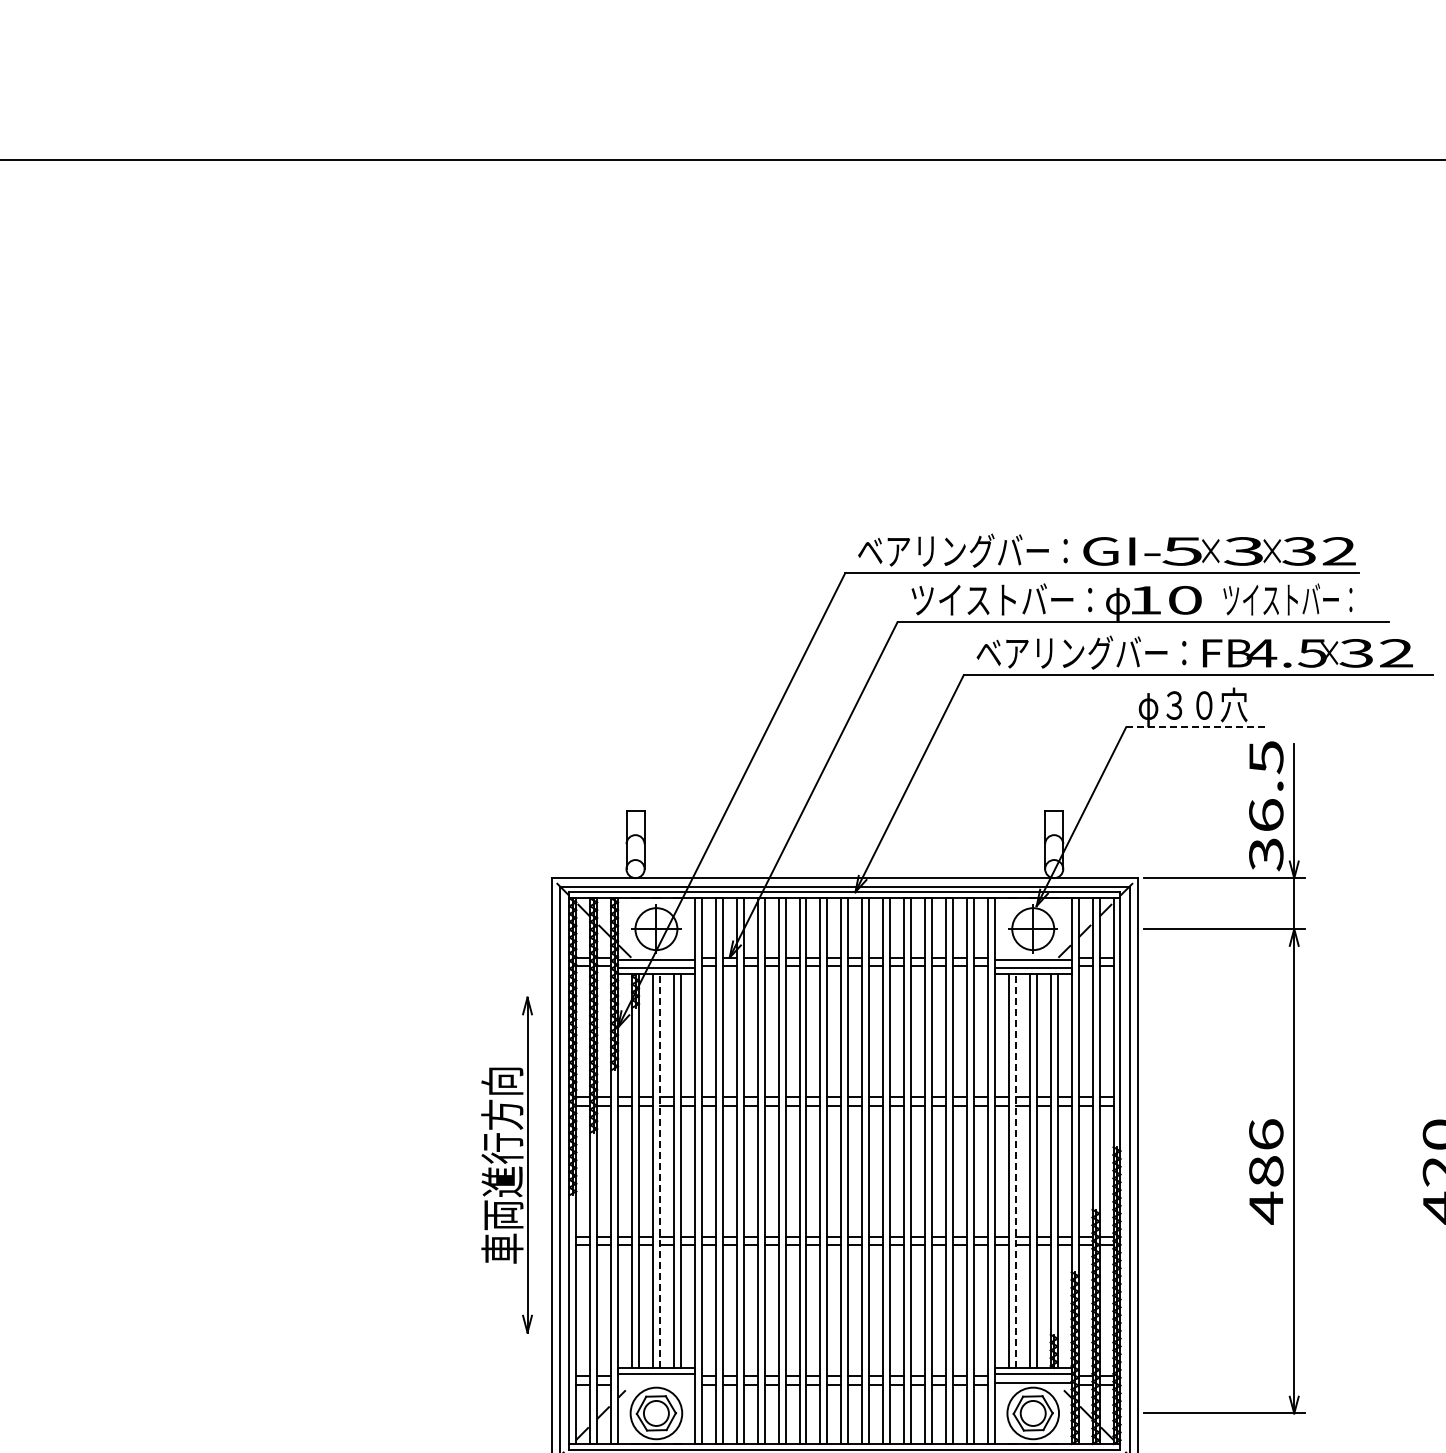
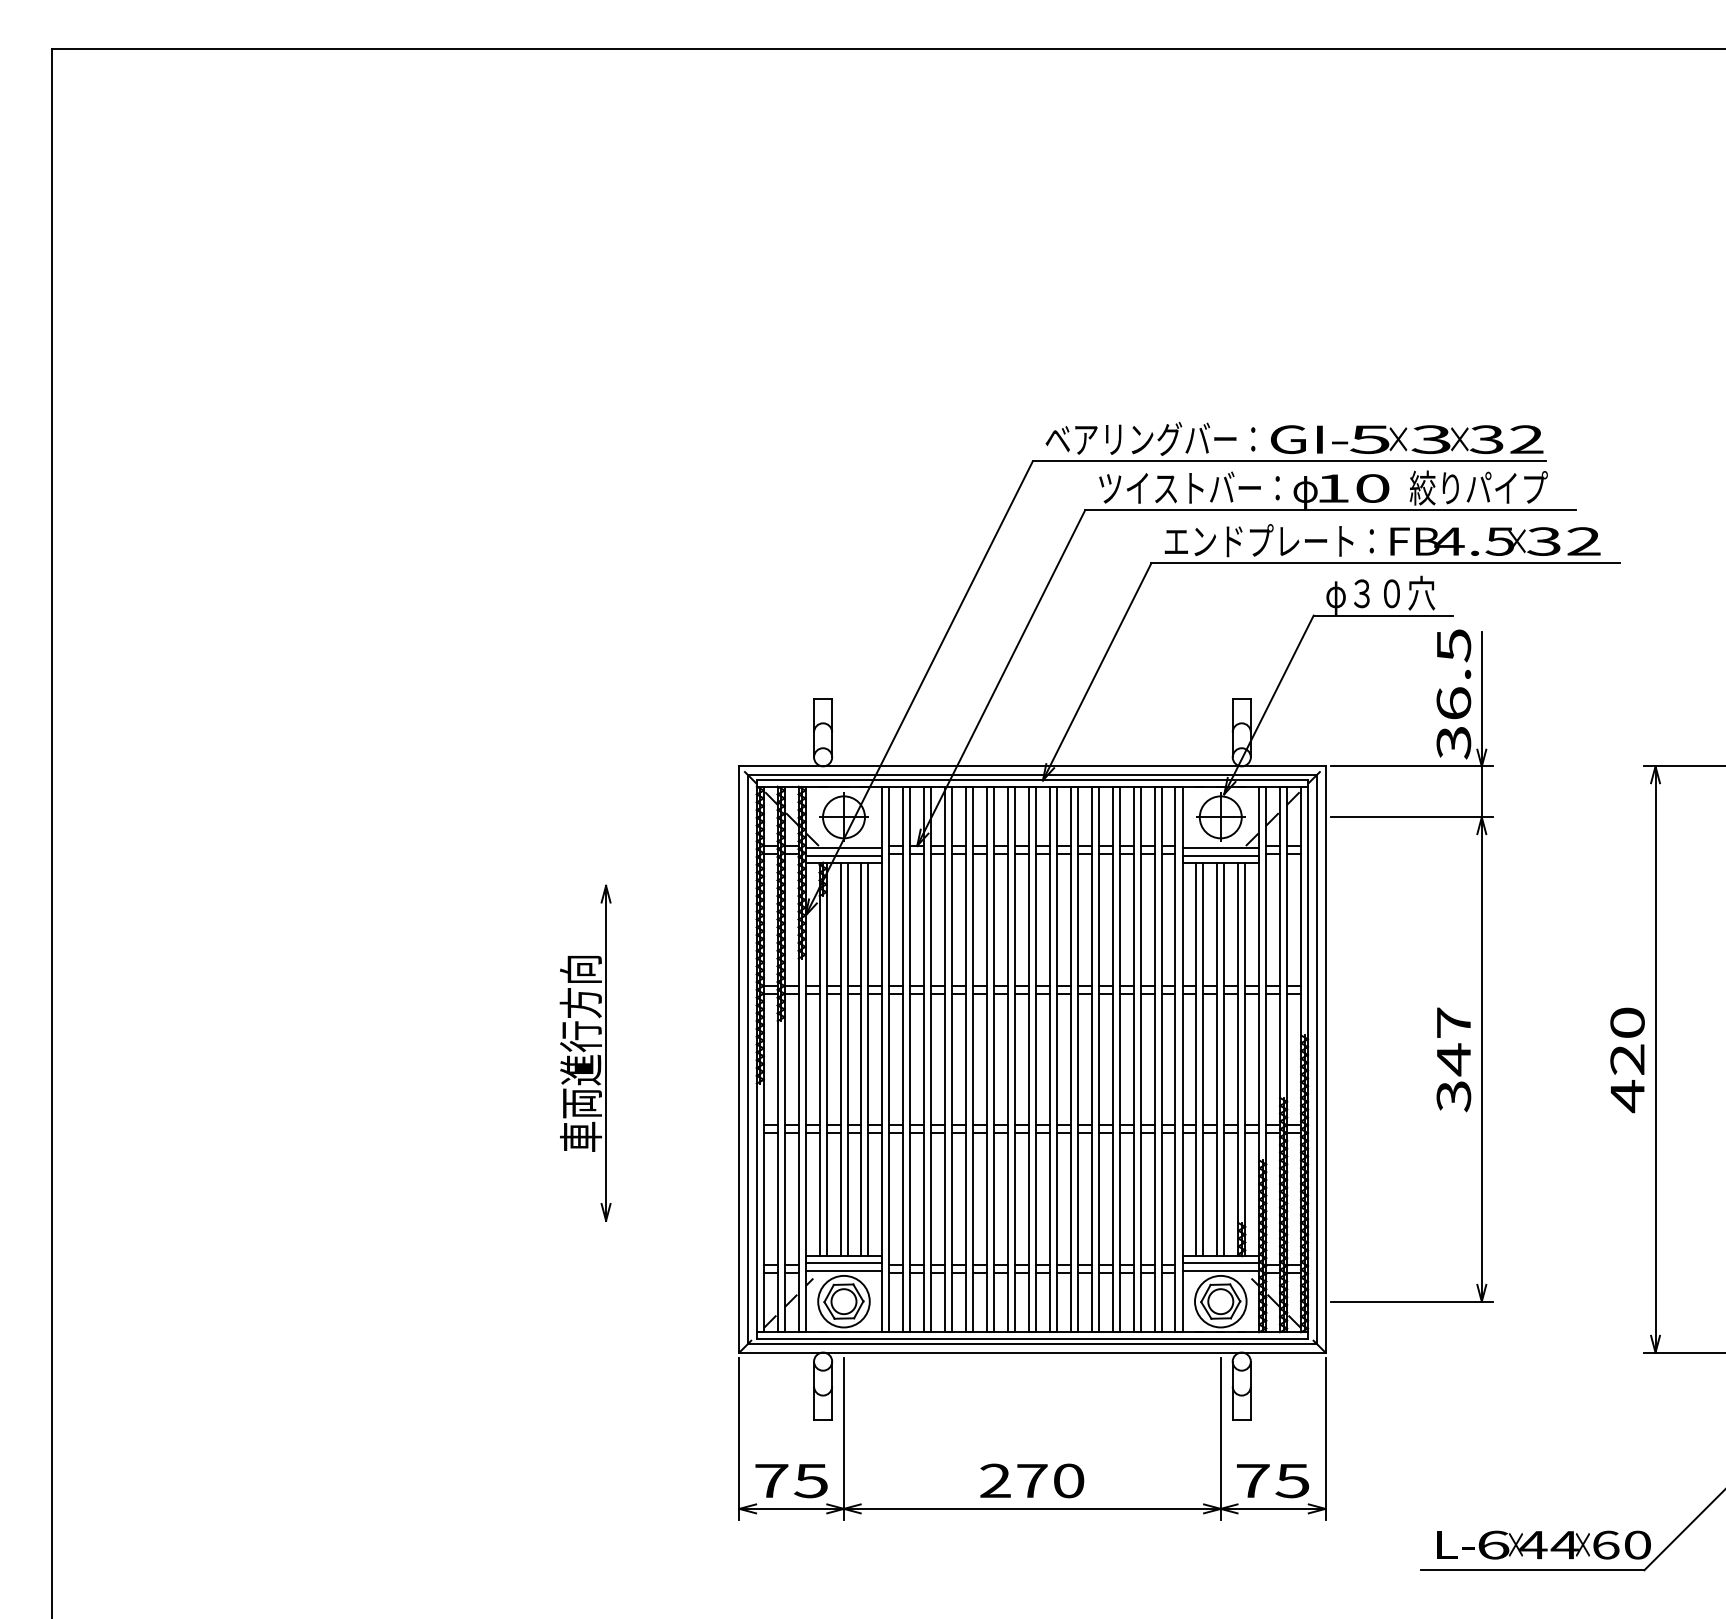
text: (1290, 599) -> (1478, 487), ツイストバー： -> 絞りパイプ
text: (1071, 652) -> (1259, 540), ベアリングバー： -> エンドプレート：
line: (1195, 727) -> (1383, 615), dashed -> solid
part: (506, 1164) -> (585, 1052), moved
line: (659, 1171) -> (847, 1059), dashed -> solid
line: (1015, 1171) -> (1203, 1059), dashed -> solid
text: (1265, 1172) -> (1453, 1060), 486 -> 347
line: (655, 1382) -> (843, 1270), added

